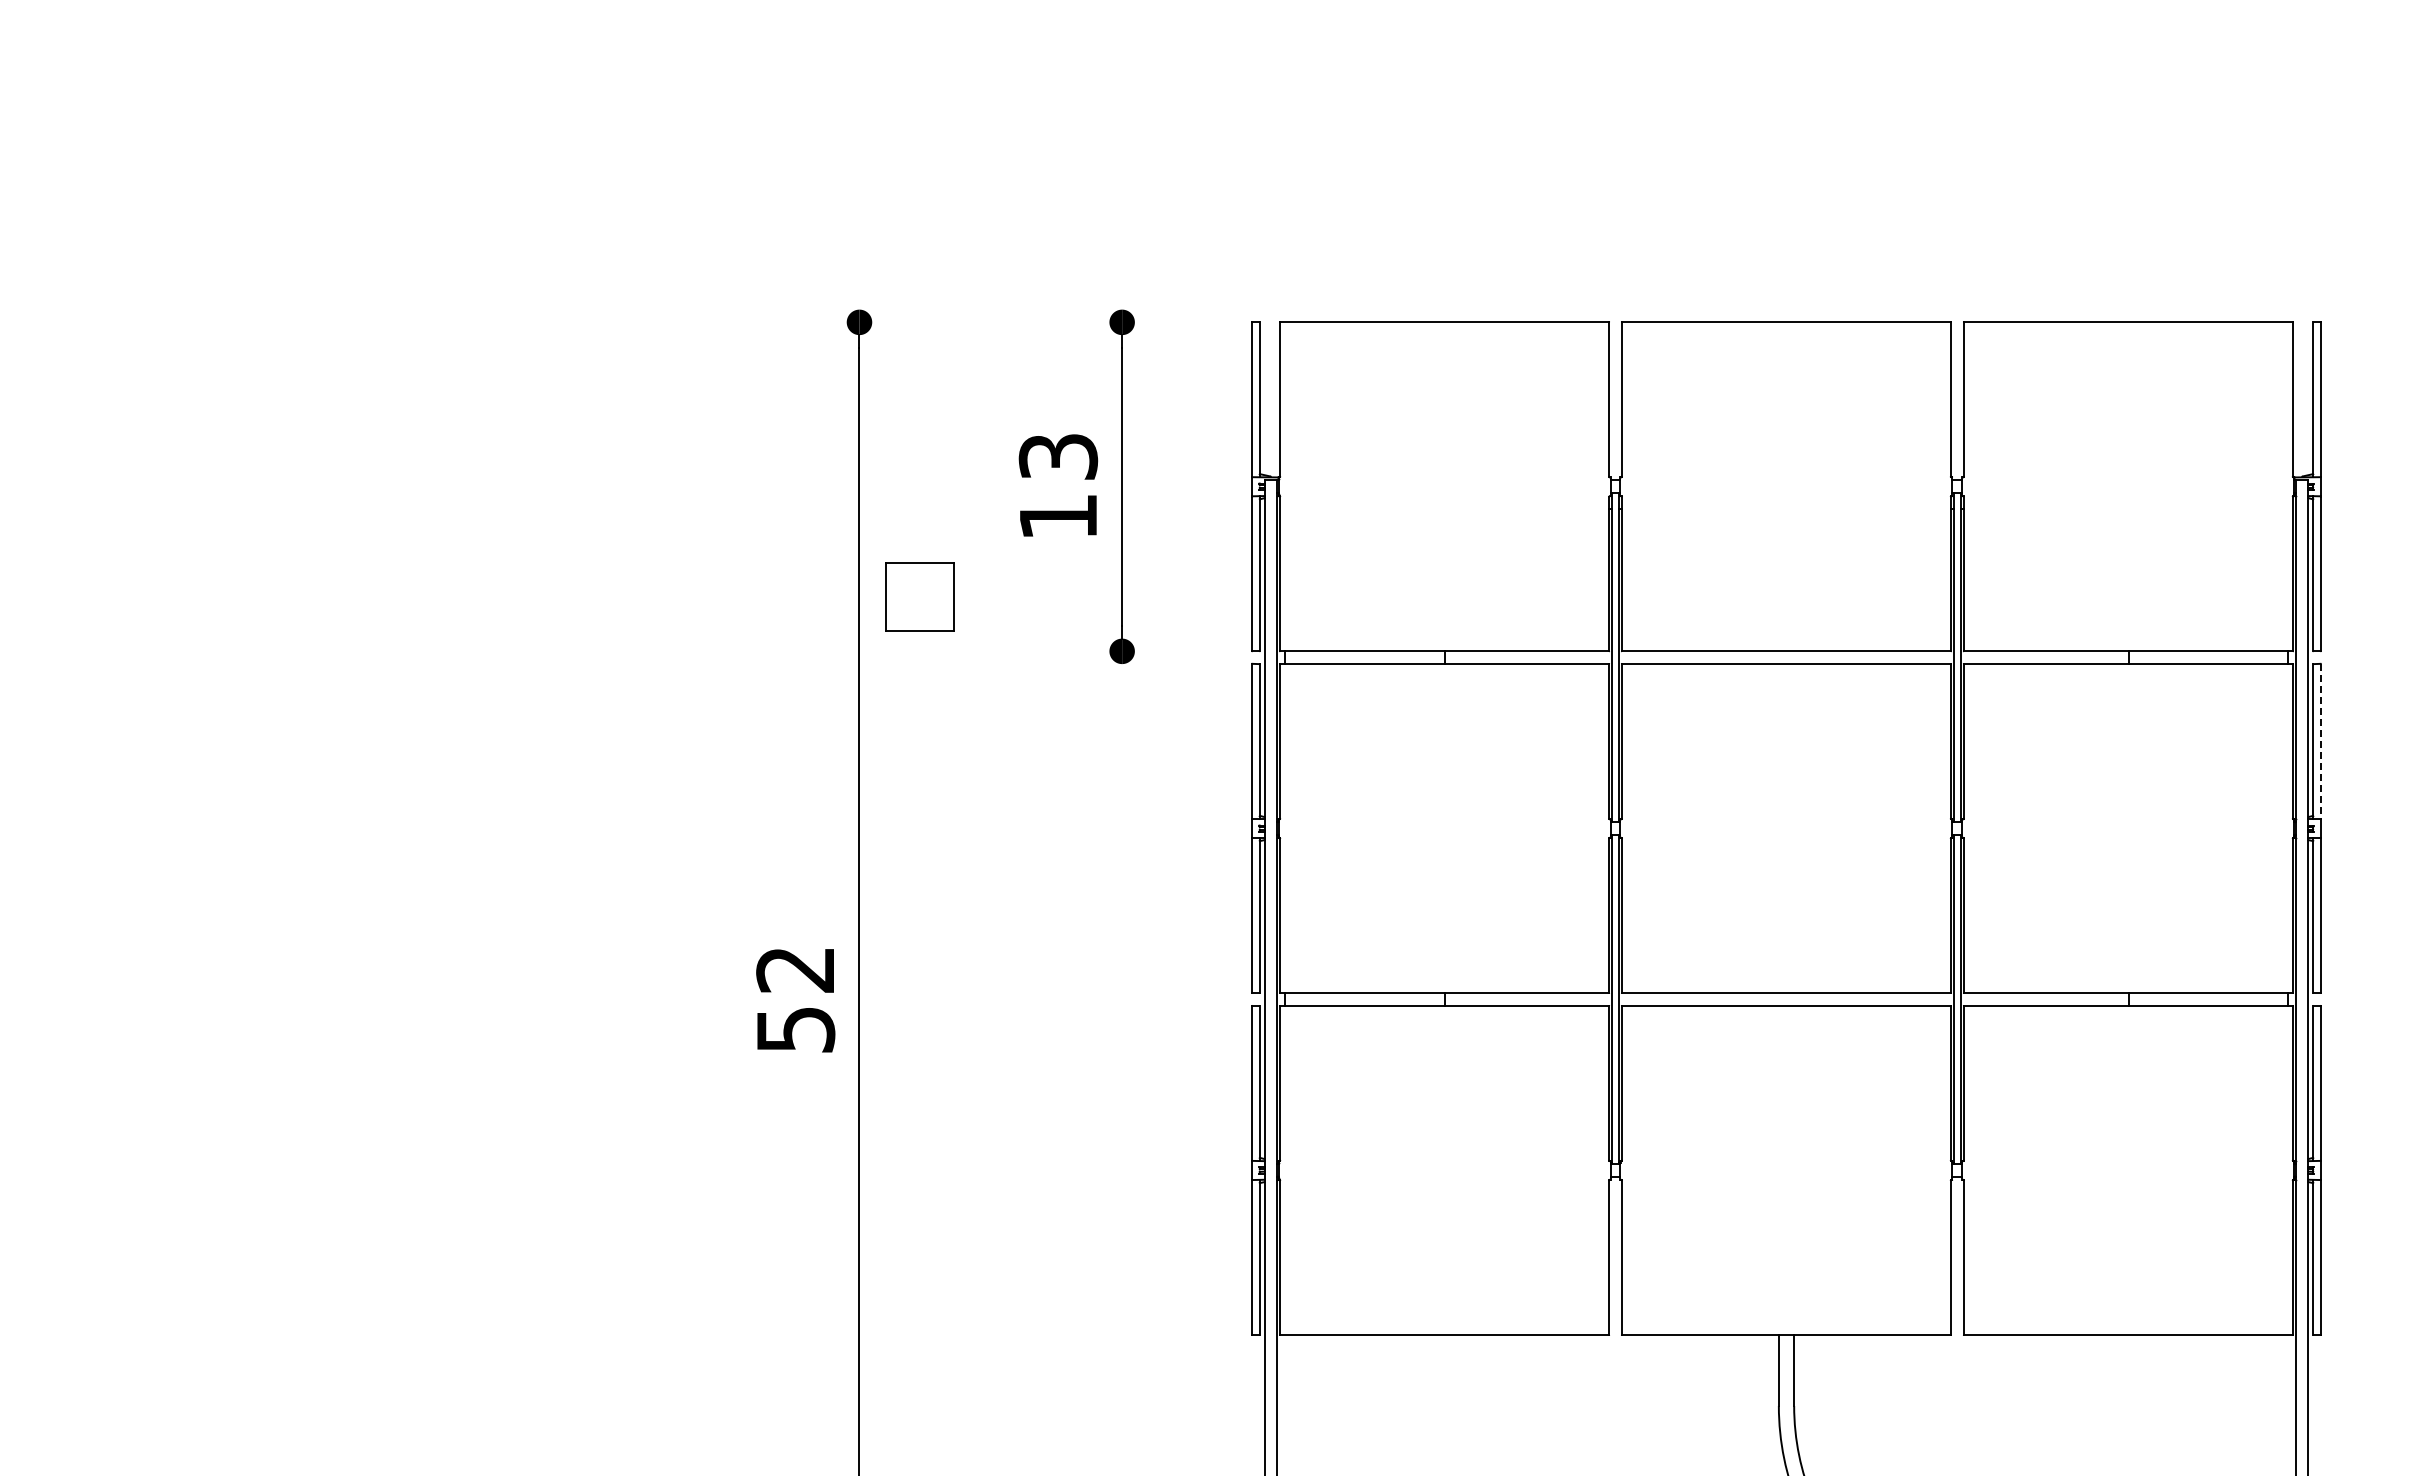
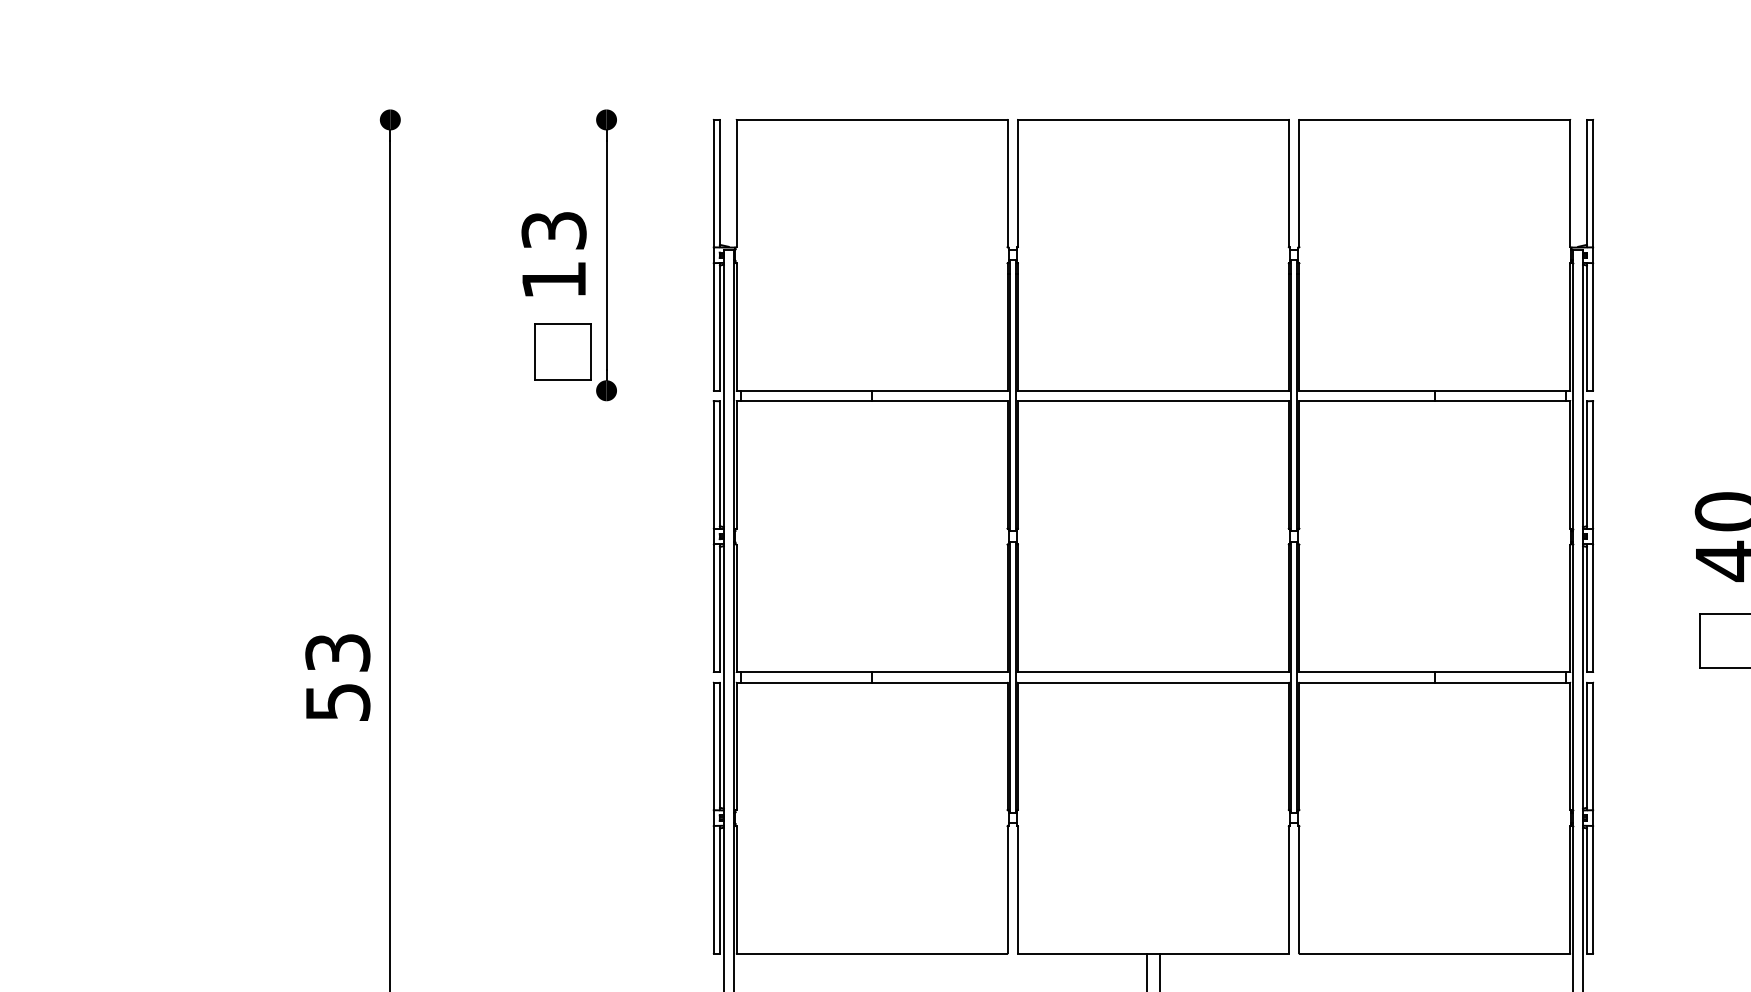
part: (919, 596) -> (562, 351), moved
line: (2320, 742) -> (1593, 465), dashed -> solid
text: (795, 969) -> (337, 652), 52 -> 53

